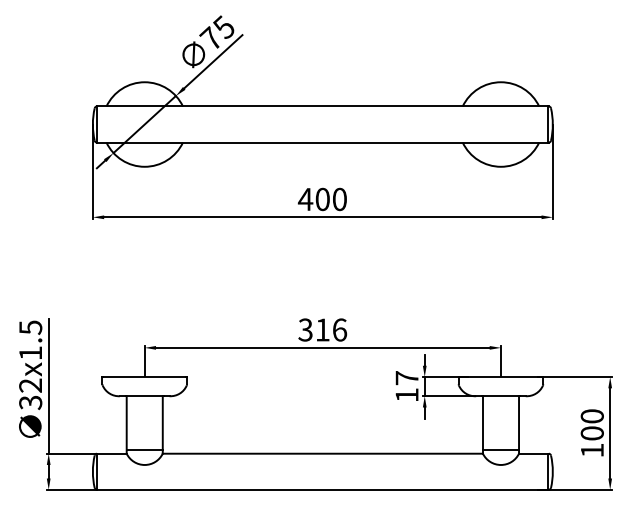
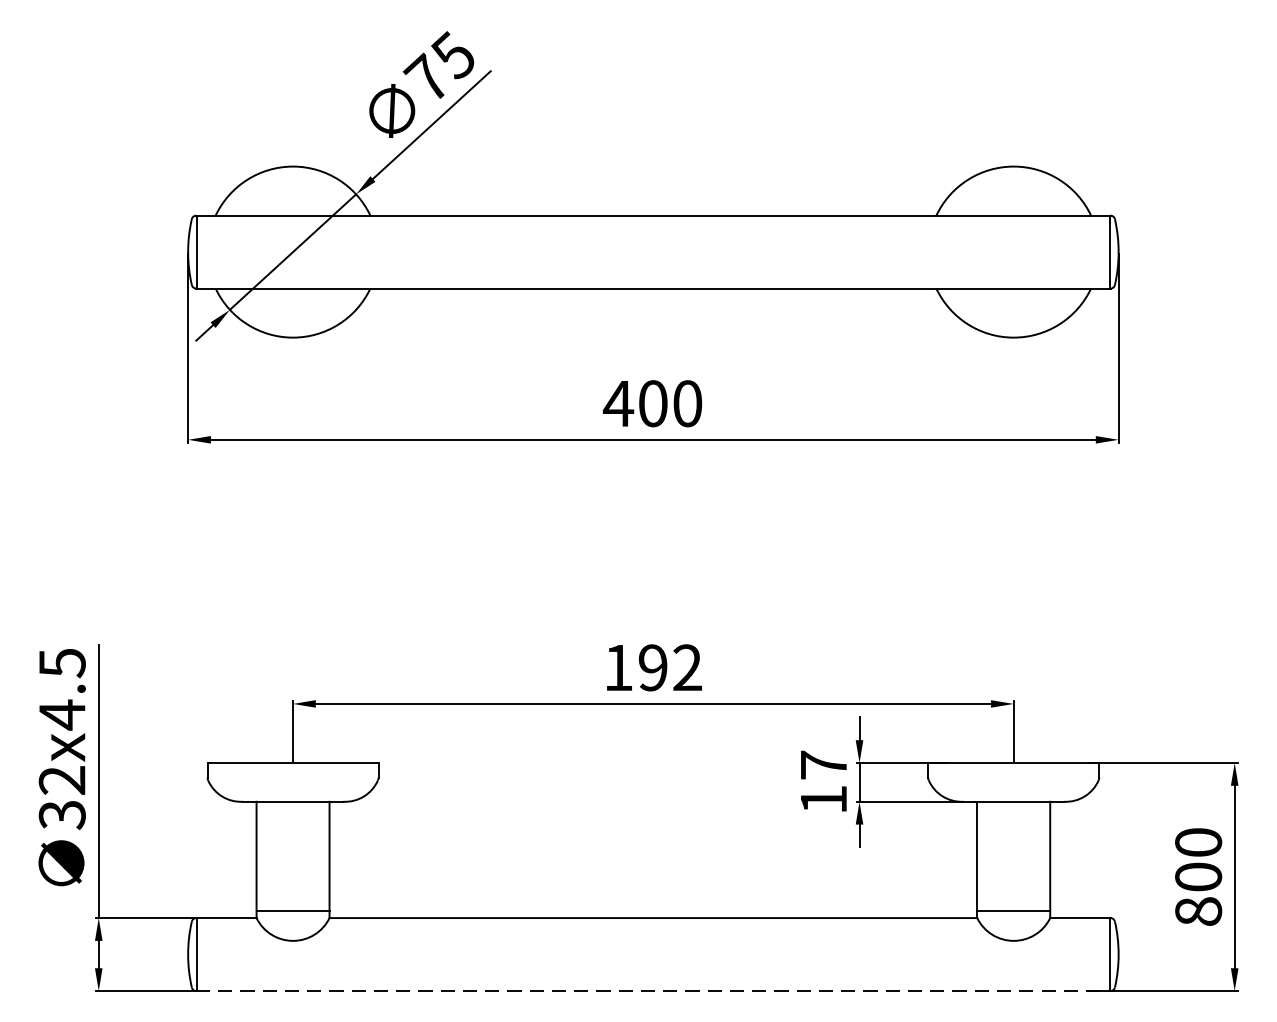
text: (322, 329) -> (652, 666), 316 -> 192
text: (30, 353) -> (61, 715), 32x1.5 -> 32x4.5
text: (591, 450) -> (1196, 911), 100 -> 800
line: (323, 489) -> (654, 990), solid -> dashed

